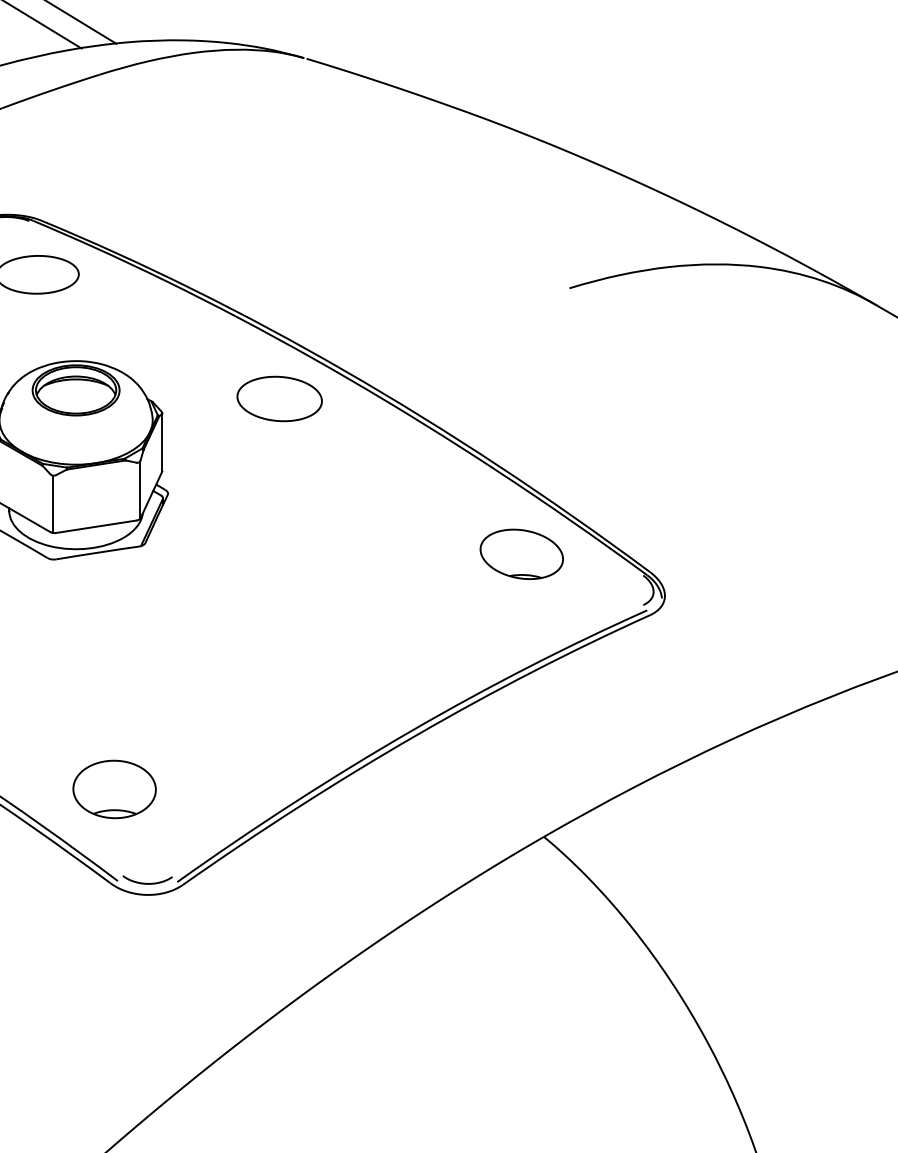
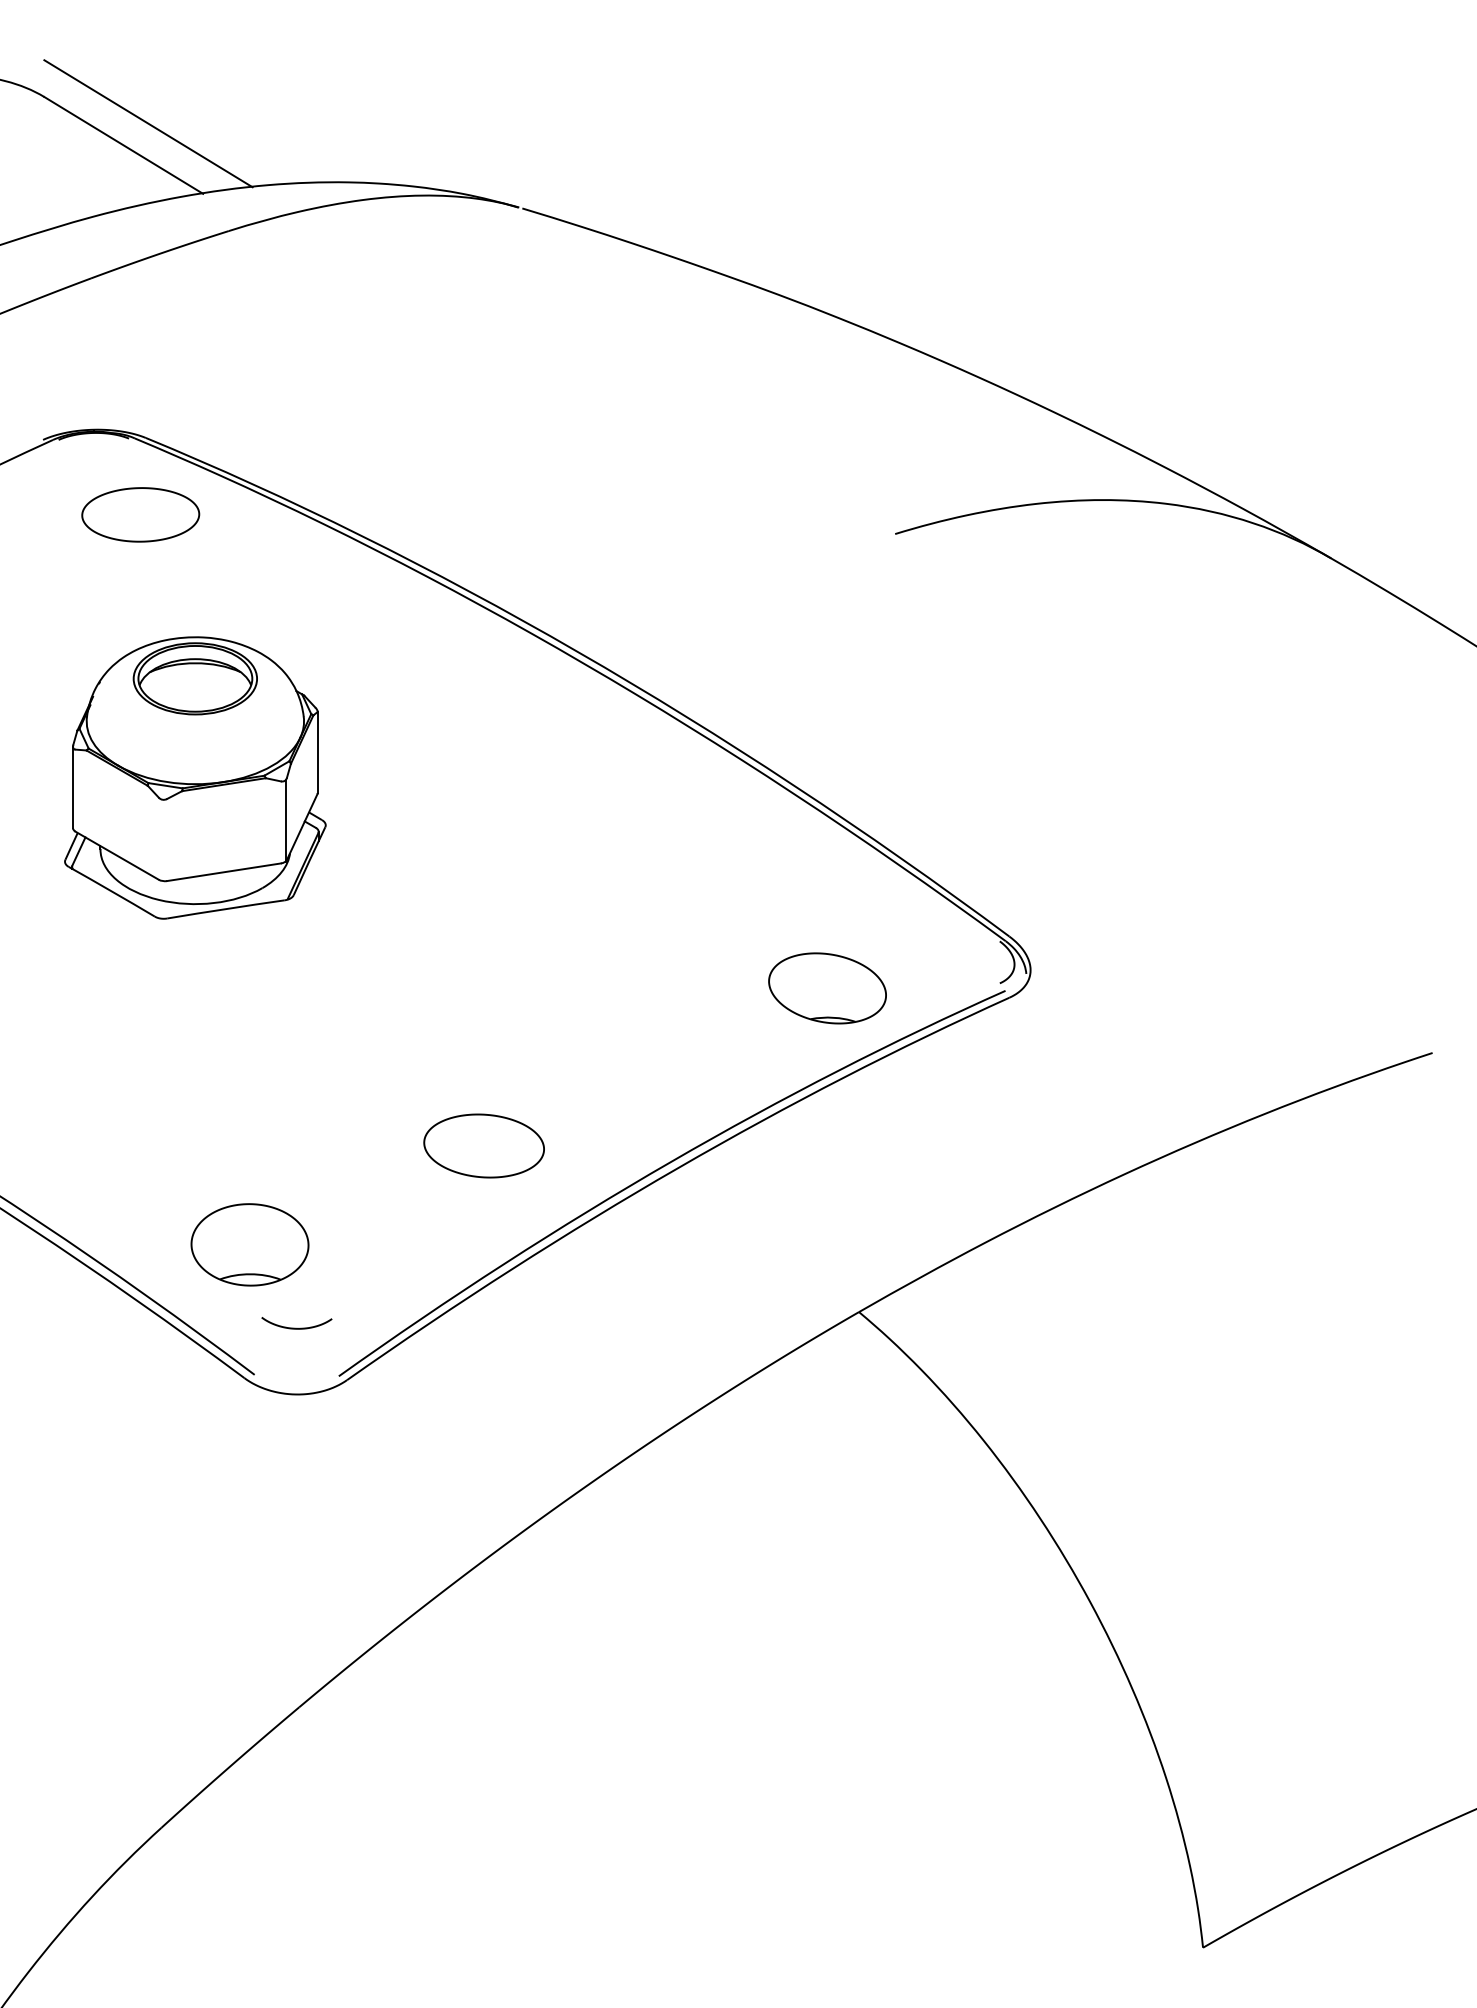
part: (279, 398) -> (483, 1145), moved
line: (52, 504) -> (162, 840), removed
part: (521, 554) -> (827, 988), moved
curve: (147, 882) -> (296, 1327), moved

